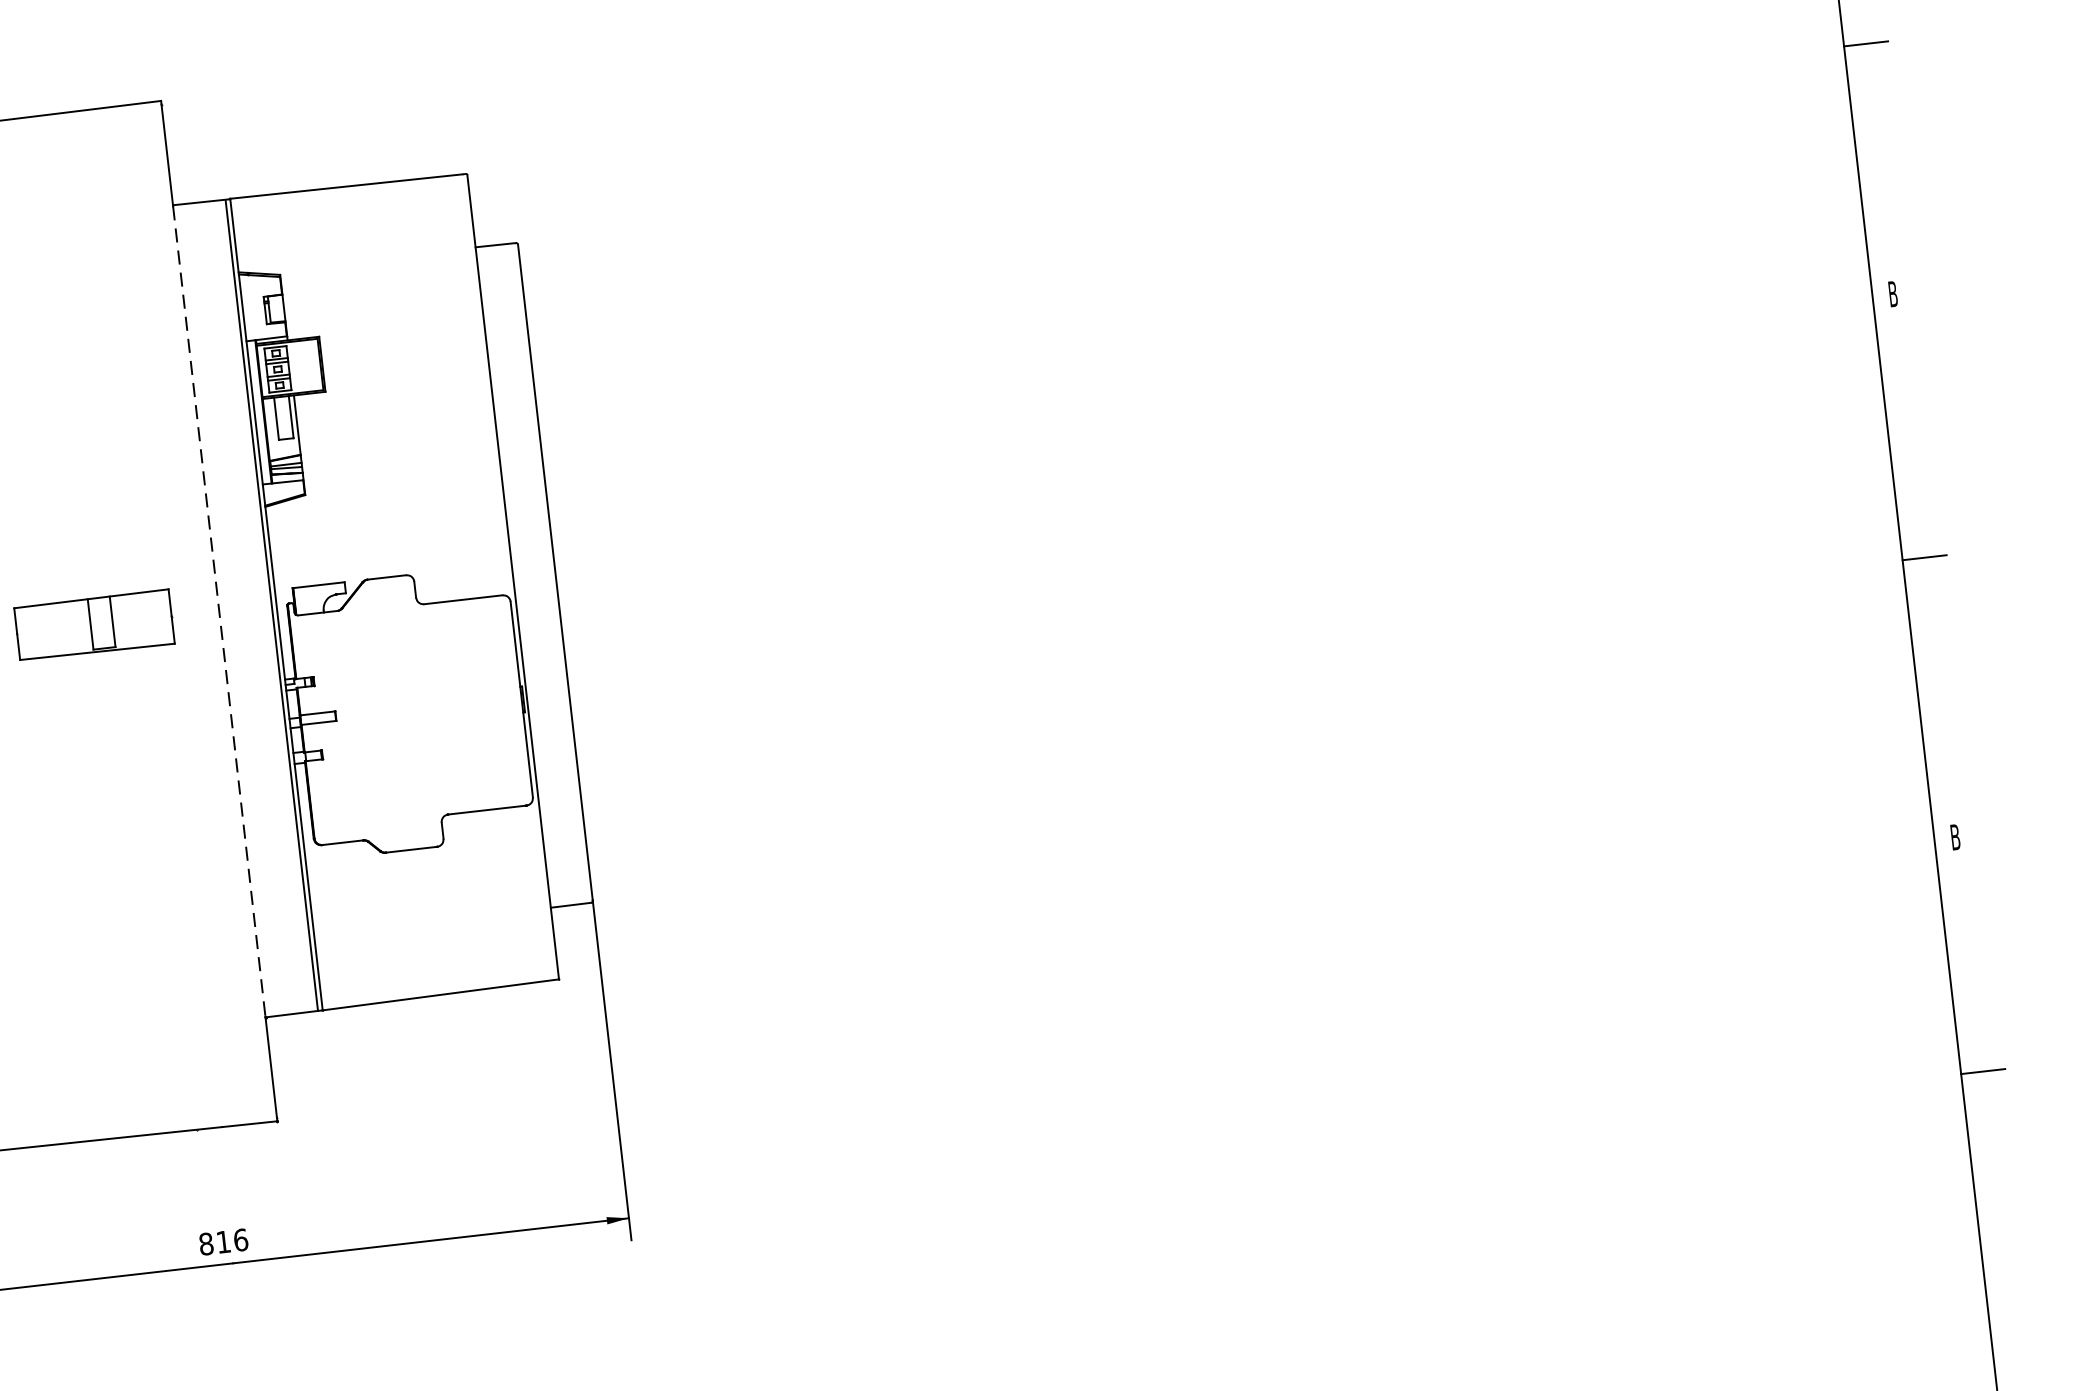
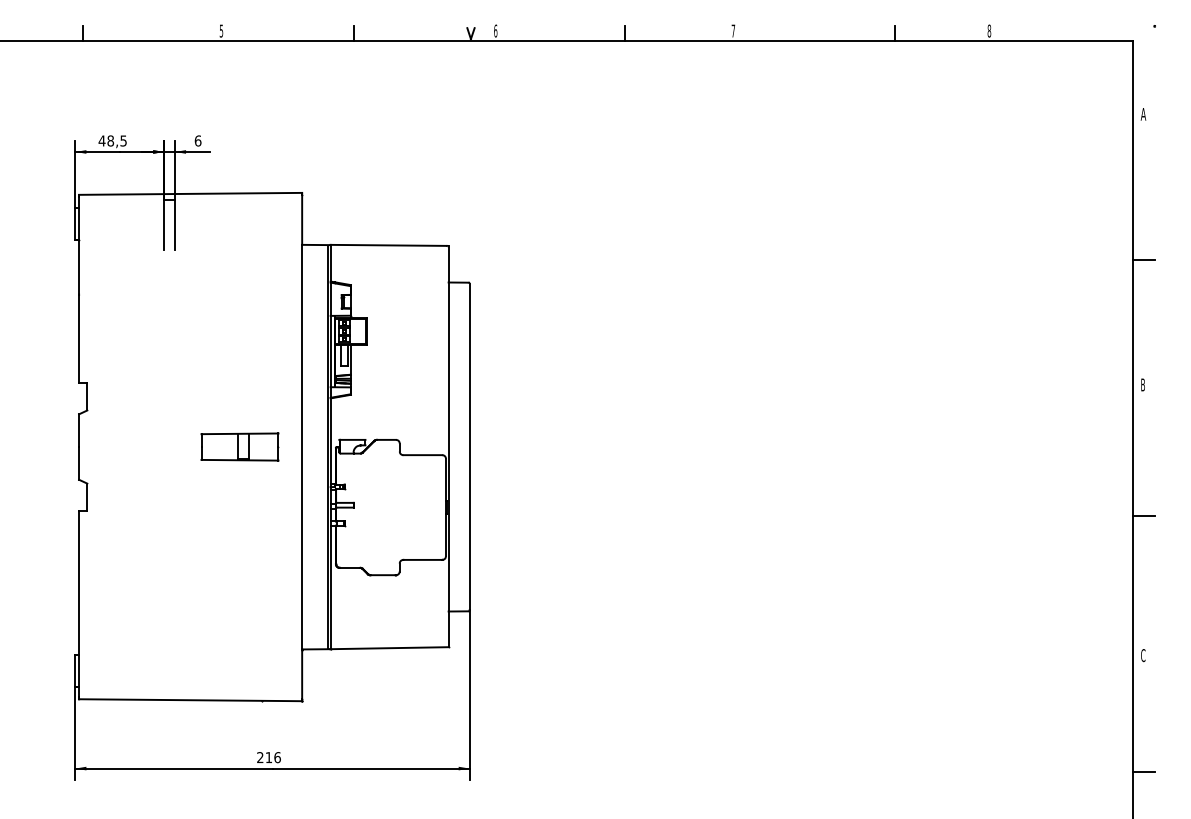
line: (220, 611) -> (302, 447), dashed -> solid
text: (1955, 837) -> (1143, 655), B -> C
text: (206, 1243) -> (260, 757), 816 -> 216

